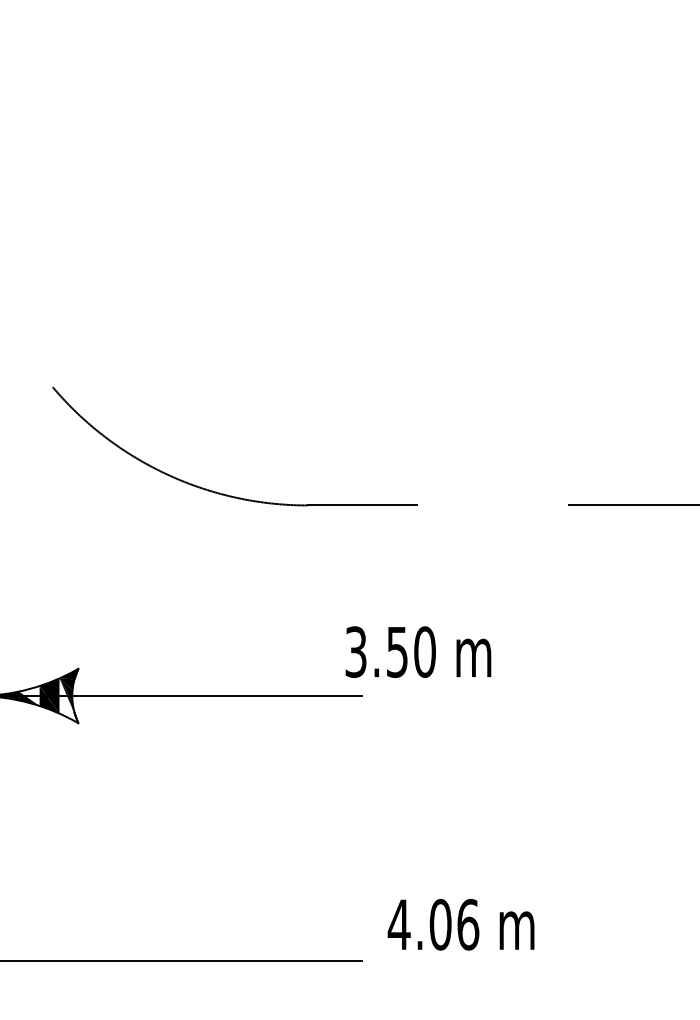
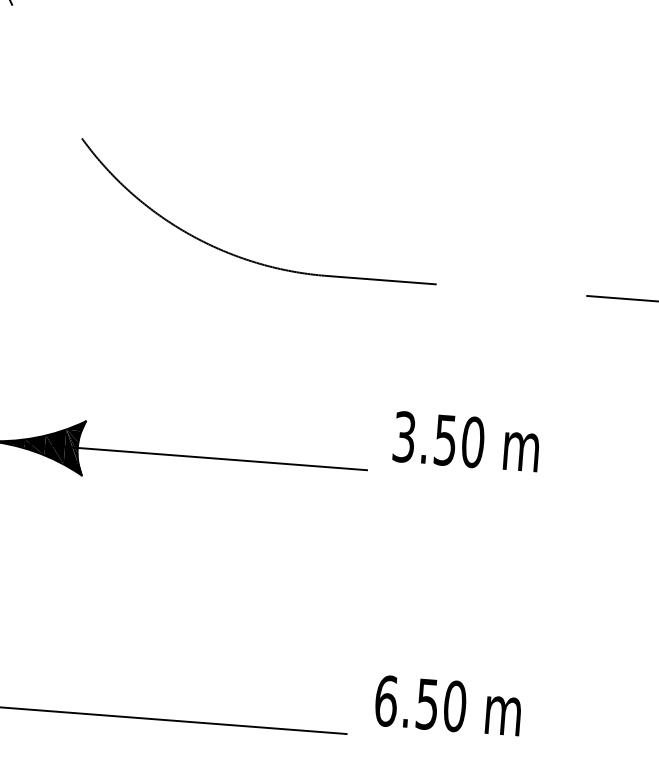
text: (418, 651) -> (466, 441), moved
fill: (29, 695) -> (35, 444), added
fill: (68, 700) -> (73, 452), added
text: (433, 924) -> (420, 703), 4.06 -> 6.50

